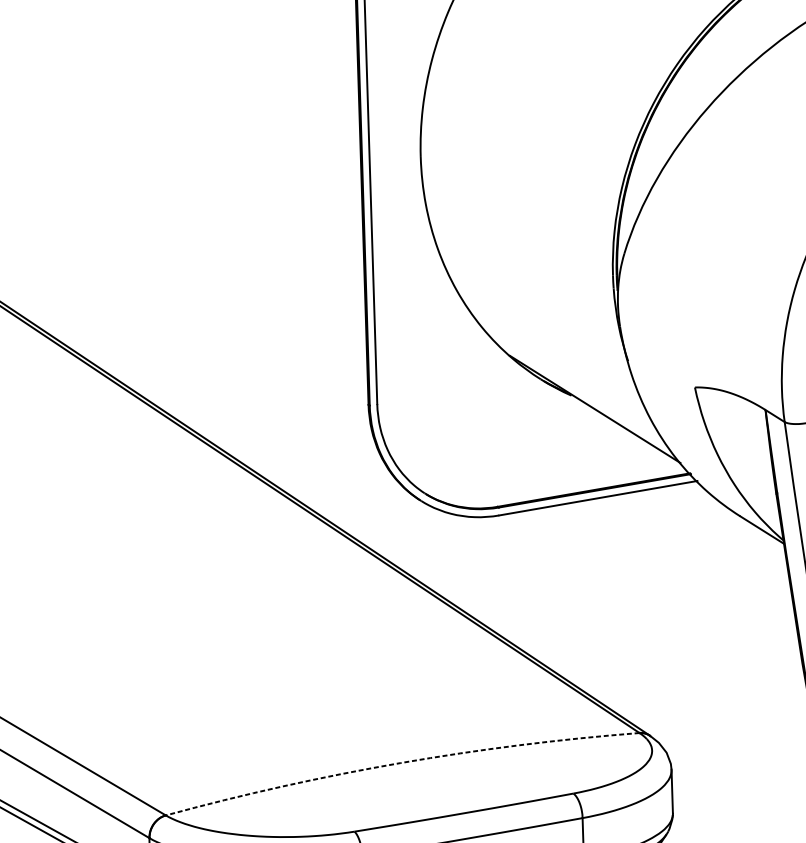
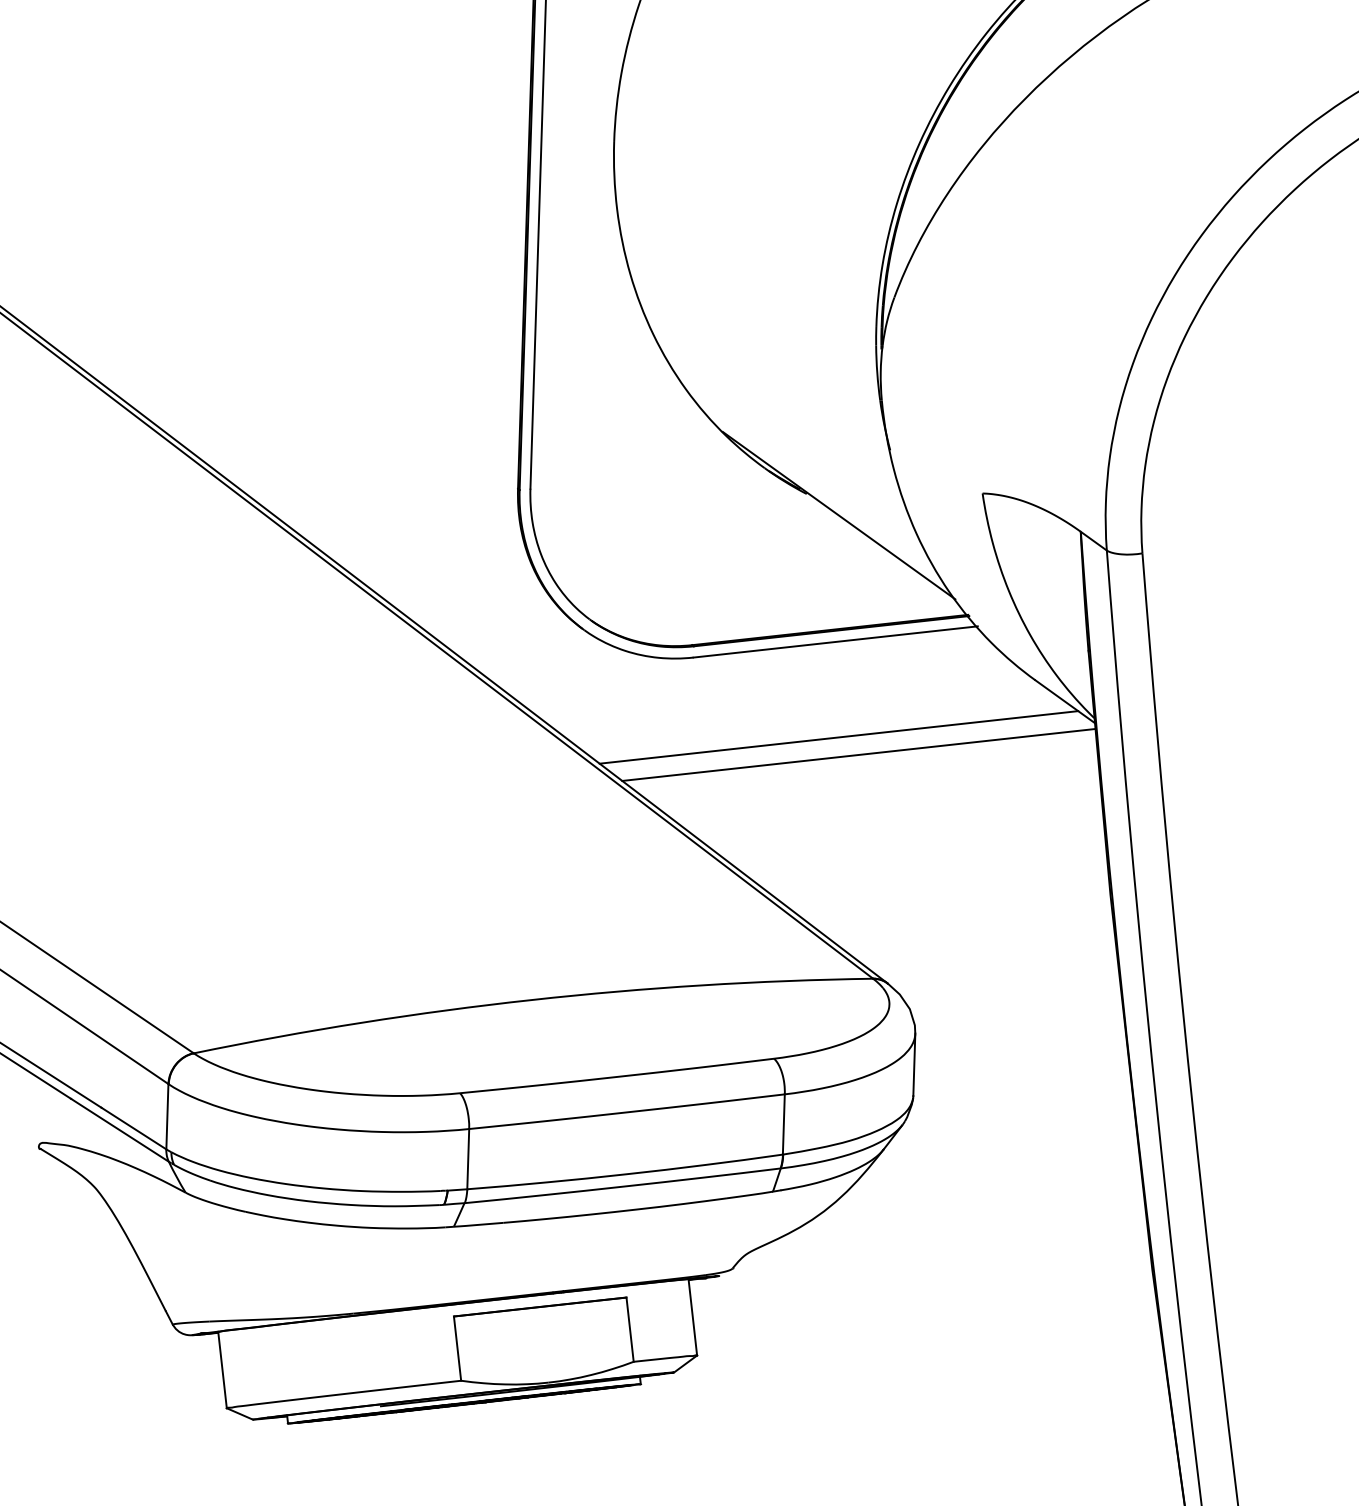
line: (604, 565) -> (838, 737), added
line: (619, 576) -> (858, 754), added
arc: (400, 763) -> (531, 1000), dashed -> solid

